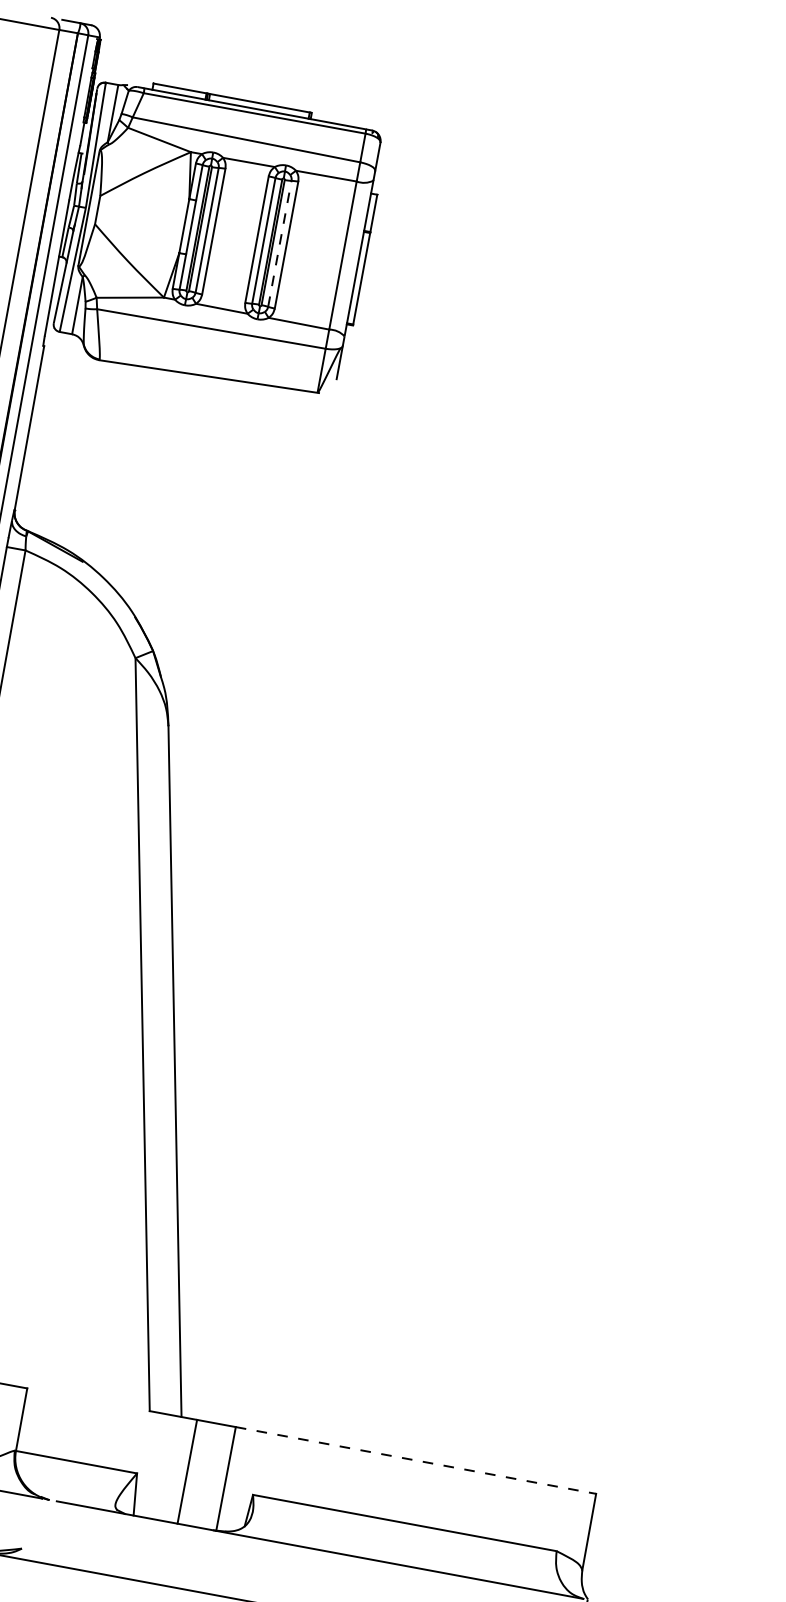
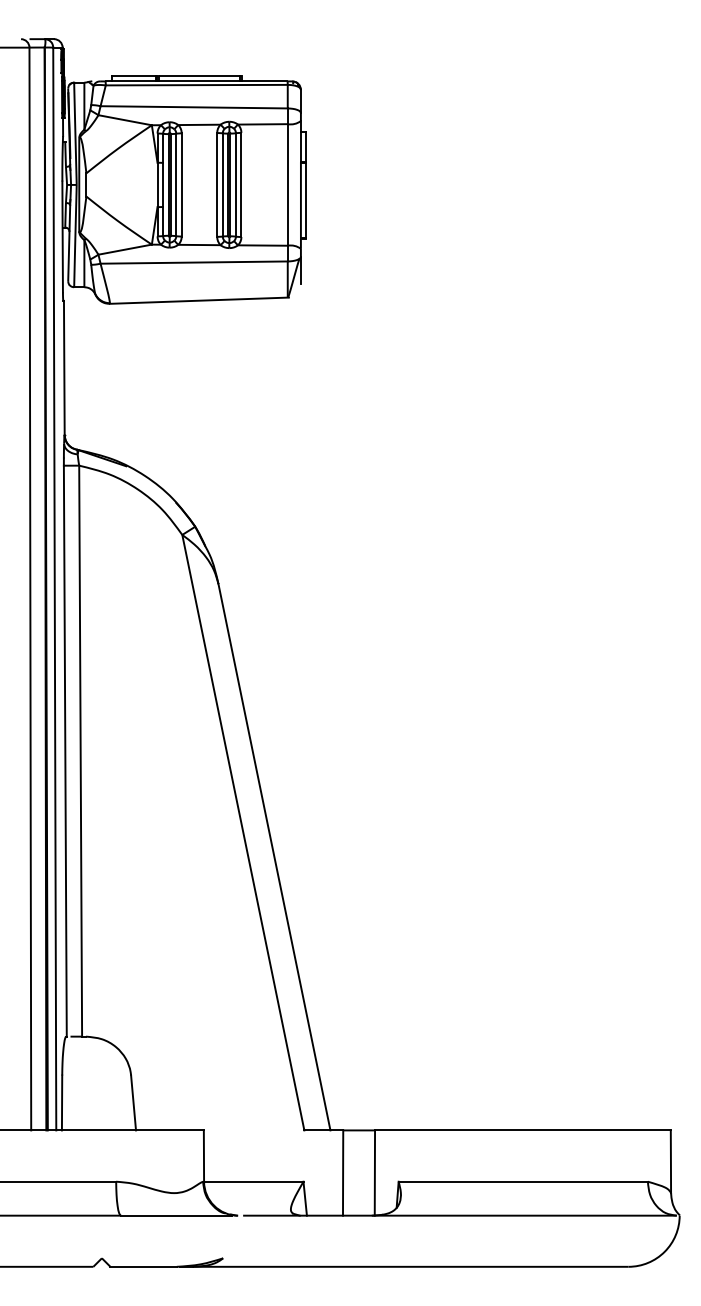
line: (279, 243) -> (235, 184), dashed -> solid
line: (415, 1460) -> (522, 1130), dashed -> solid

